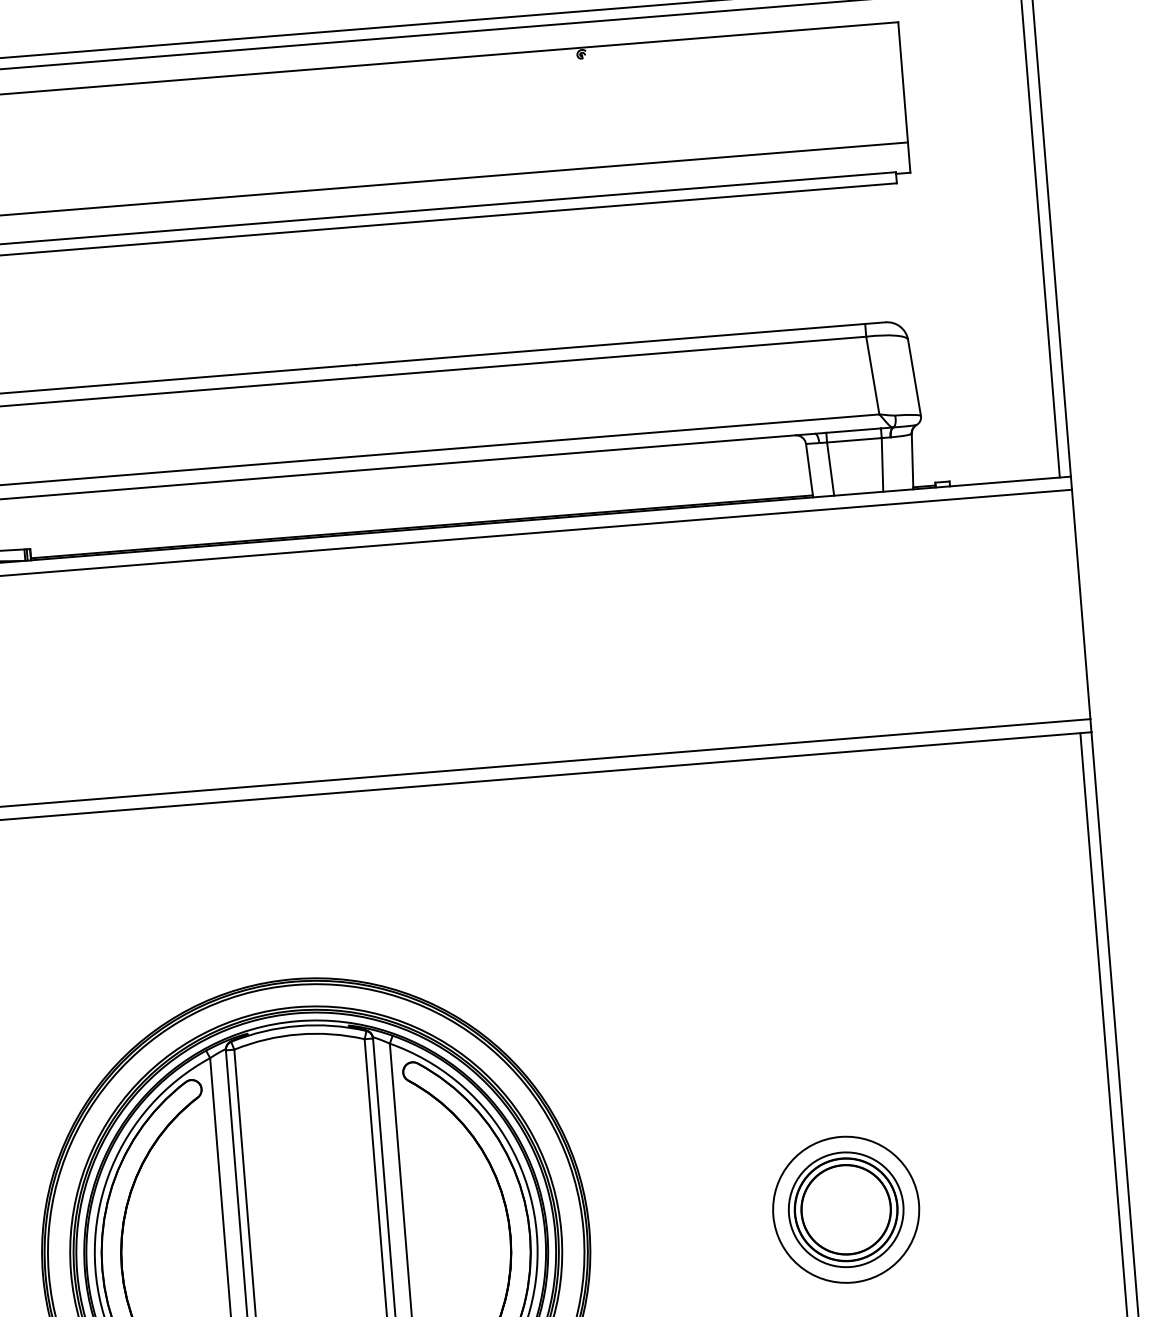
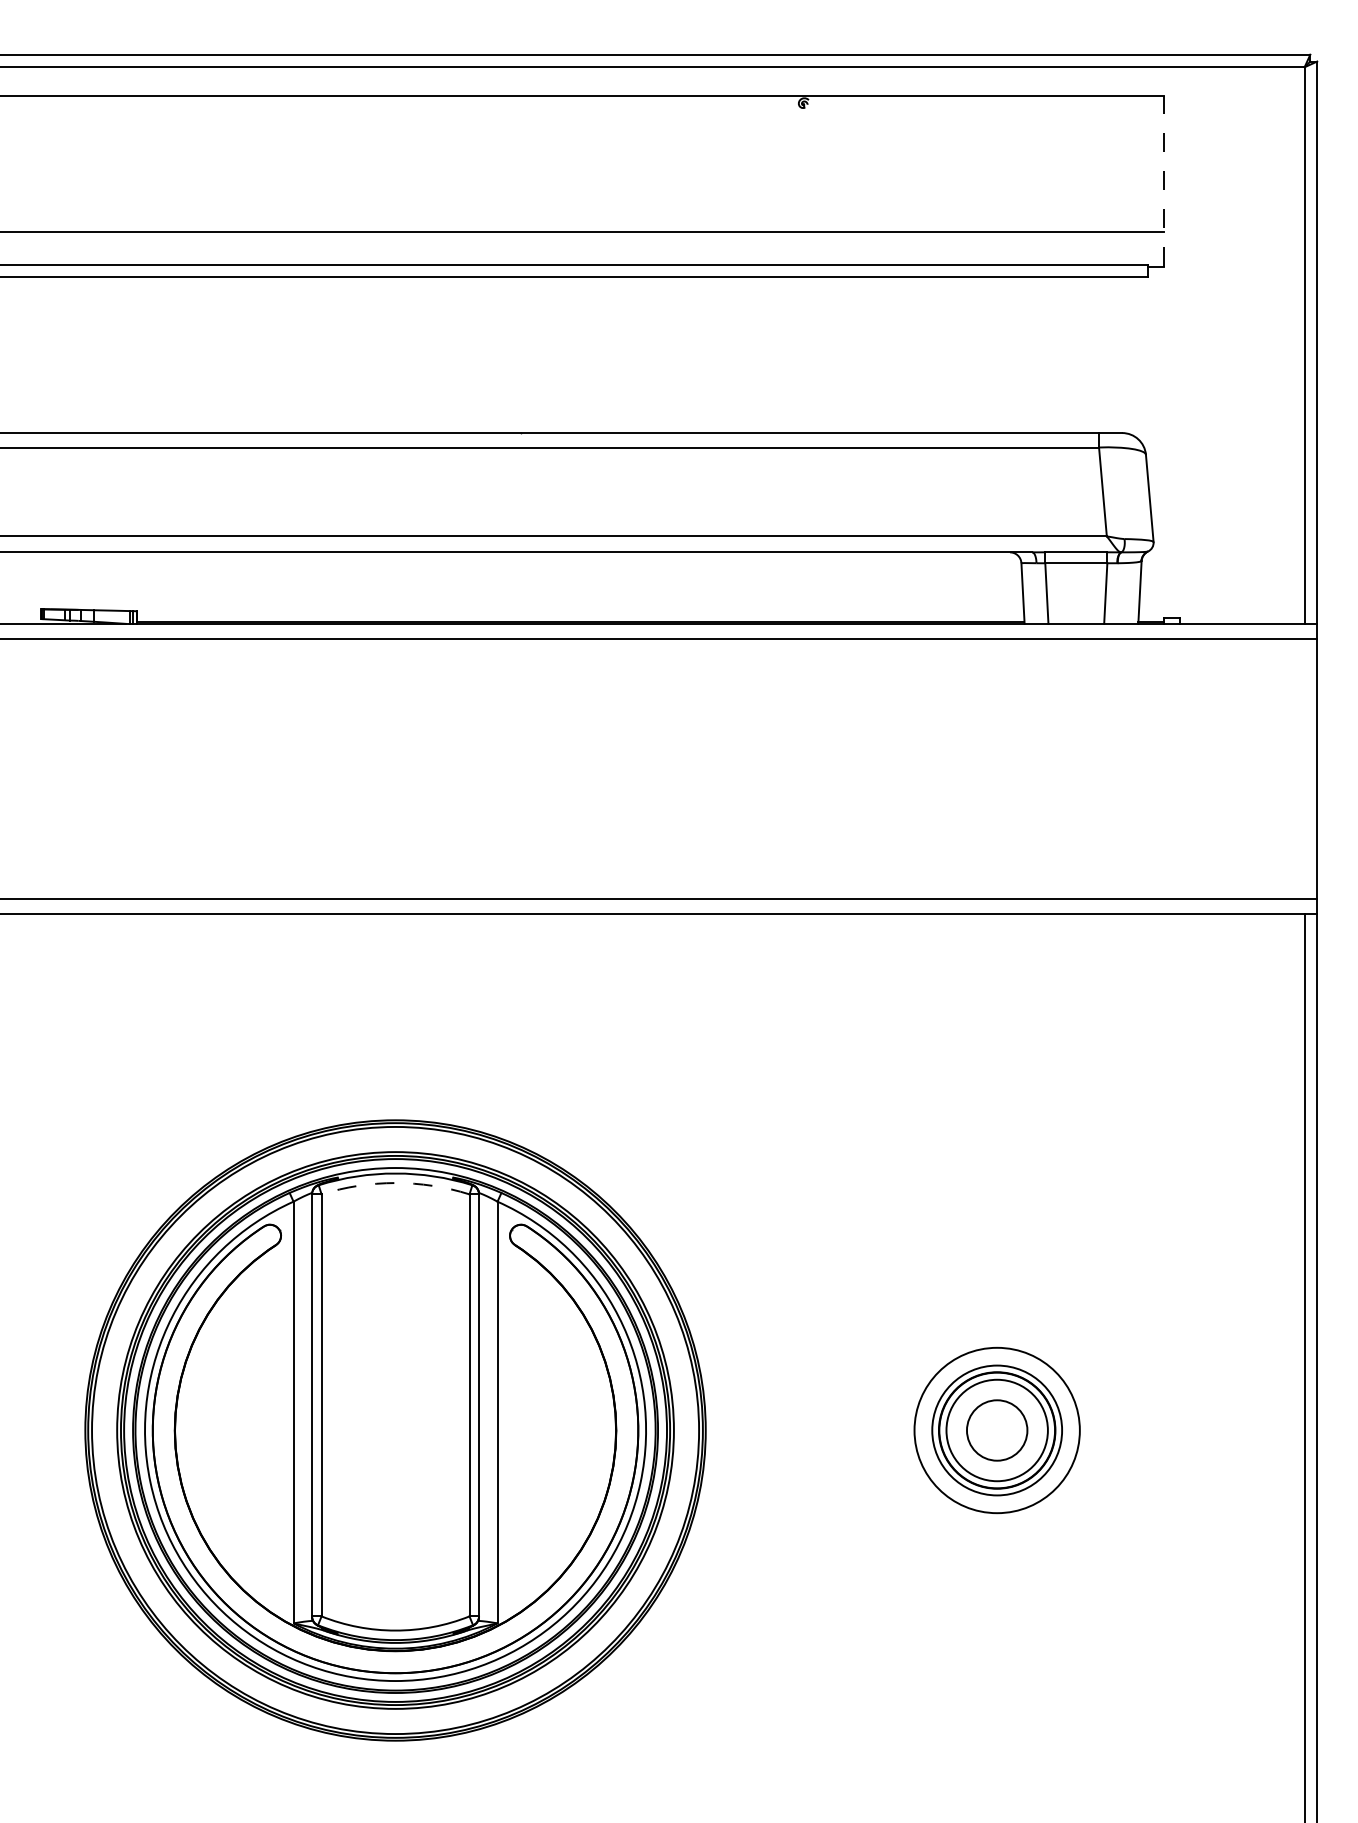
line: (904, 96) -> (1163, 180), solid -> dashed
arc: (298, 1034) -> (395, 1183), solid -> dashed
circle: (845, 1209) -> (996, 1430), size x0.6

